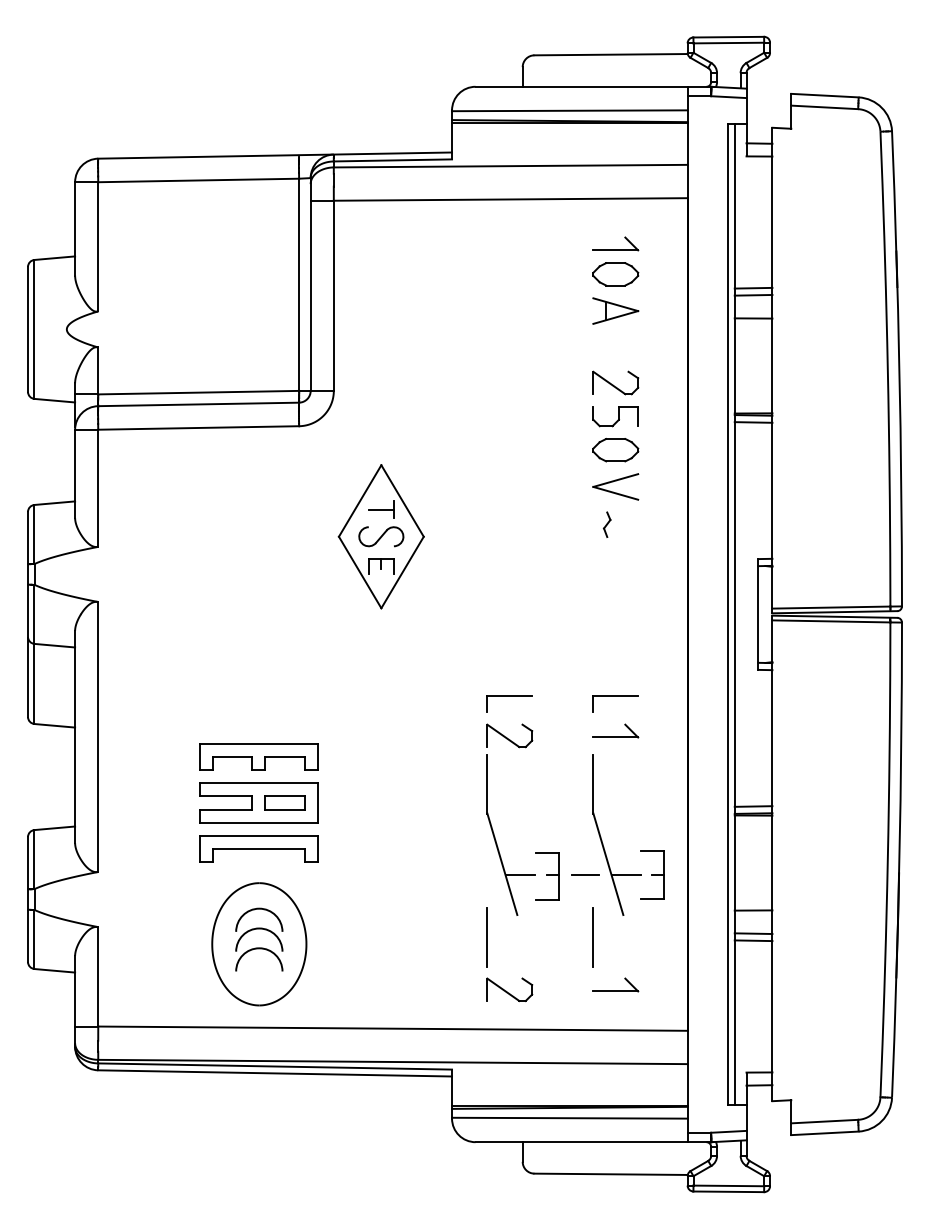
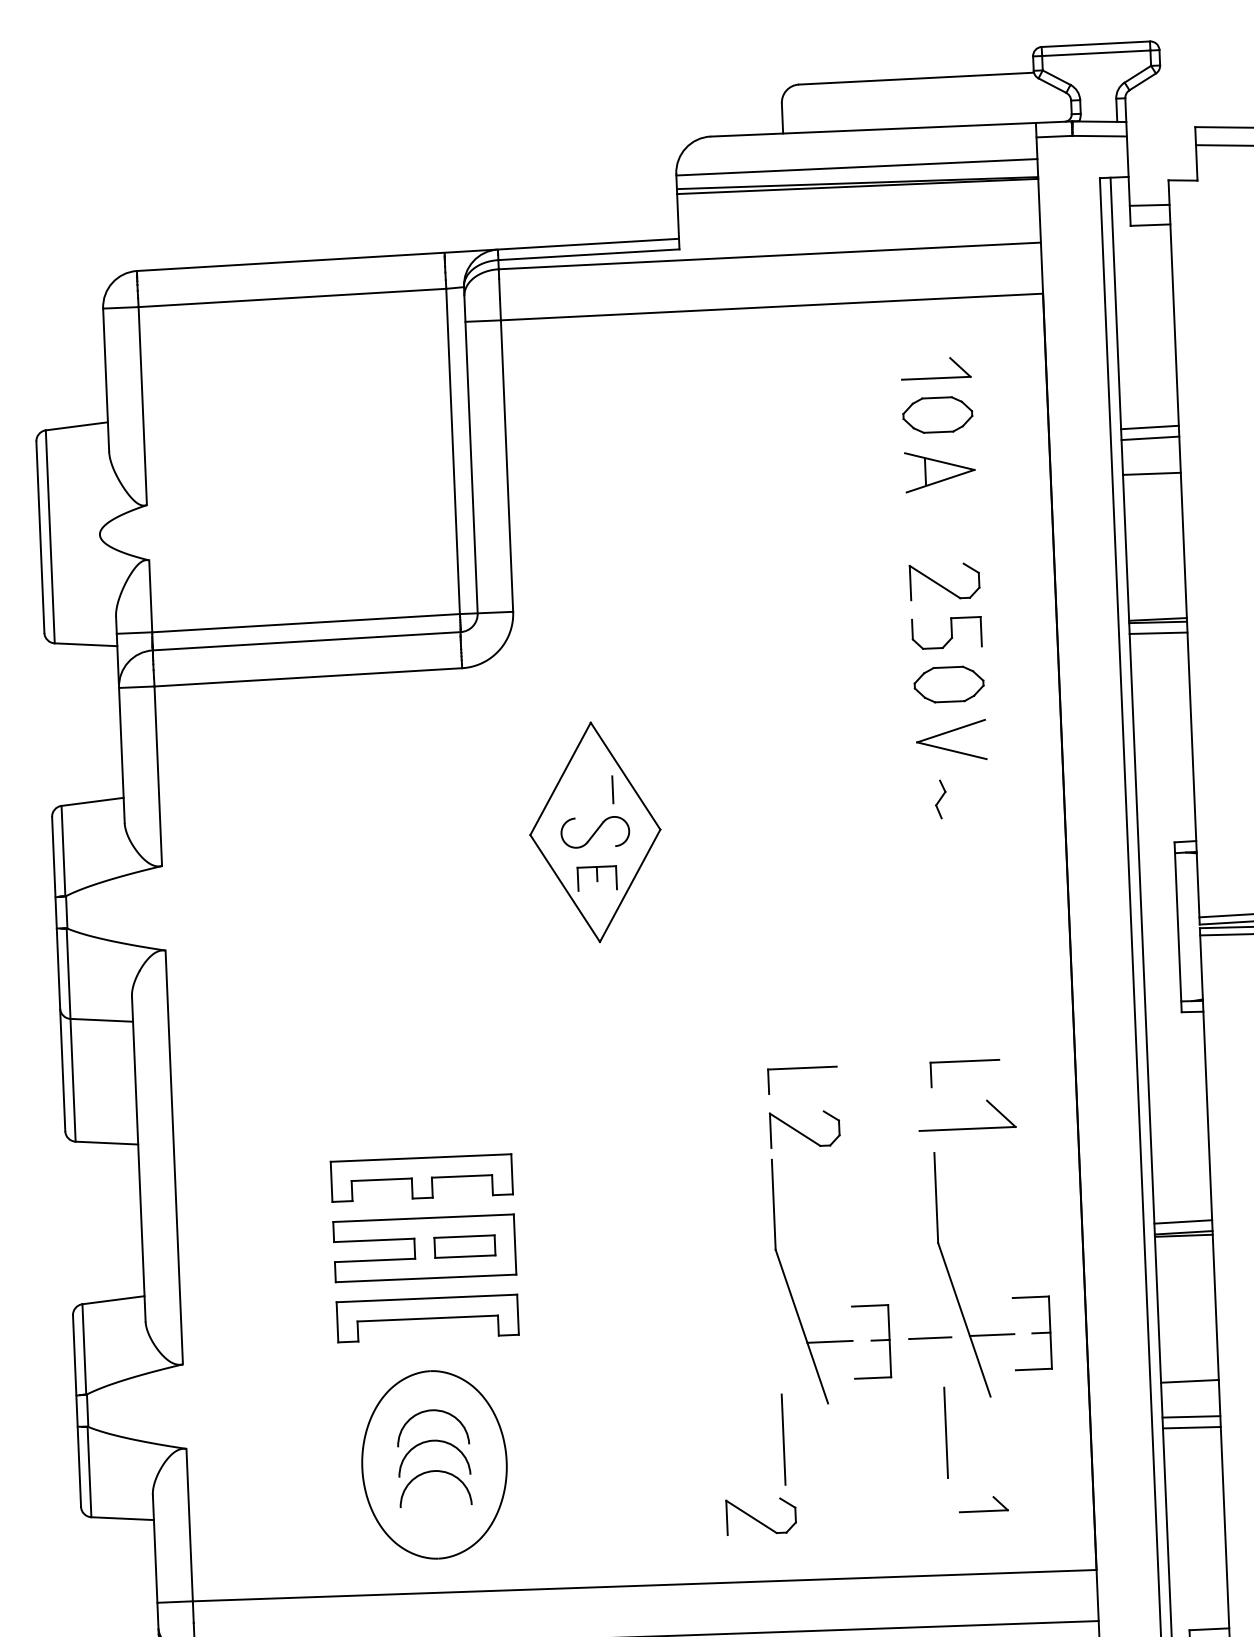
line: (380, 509) -> (592, 790), removed
part: (615, 730) -> (966, 1114), size x1.4
part: (615, 984) -> (983, 1503), size x0.7
part: (509, 989) -> (760, 1516), moved

